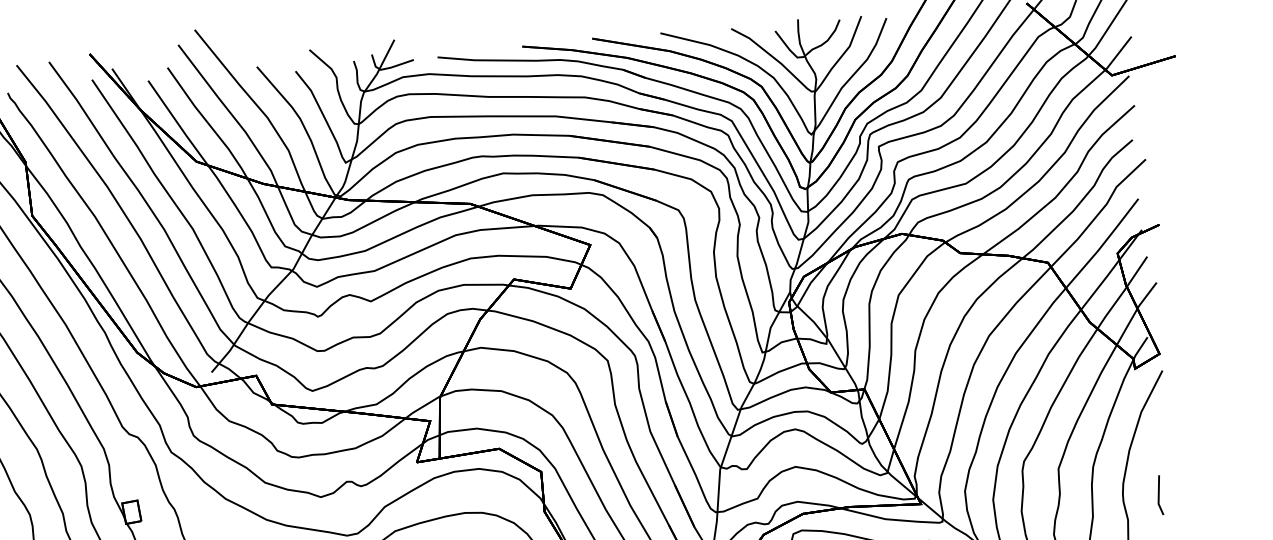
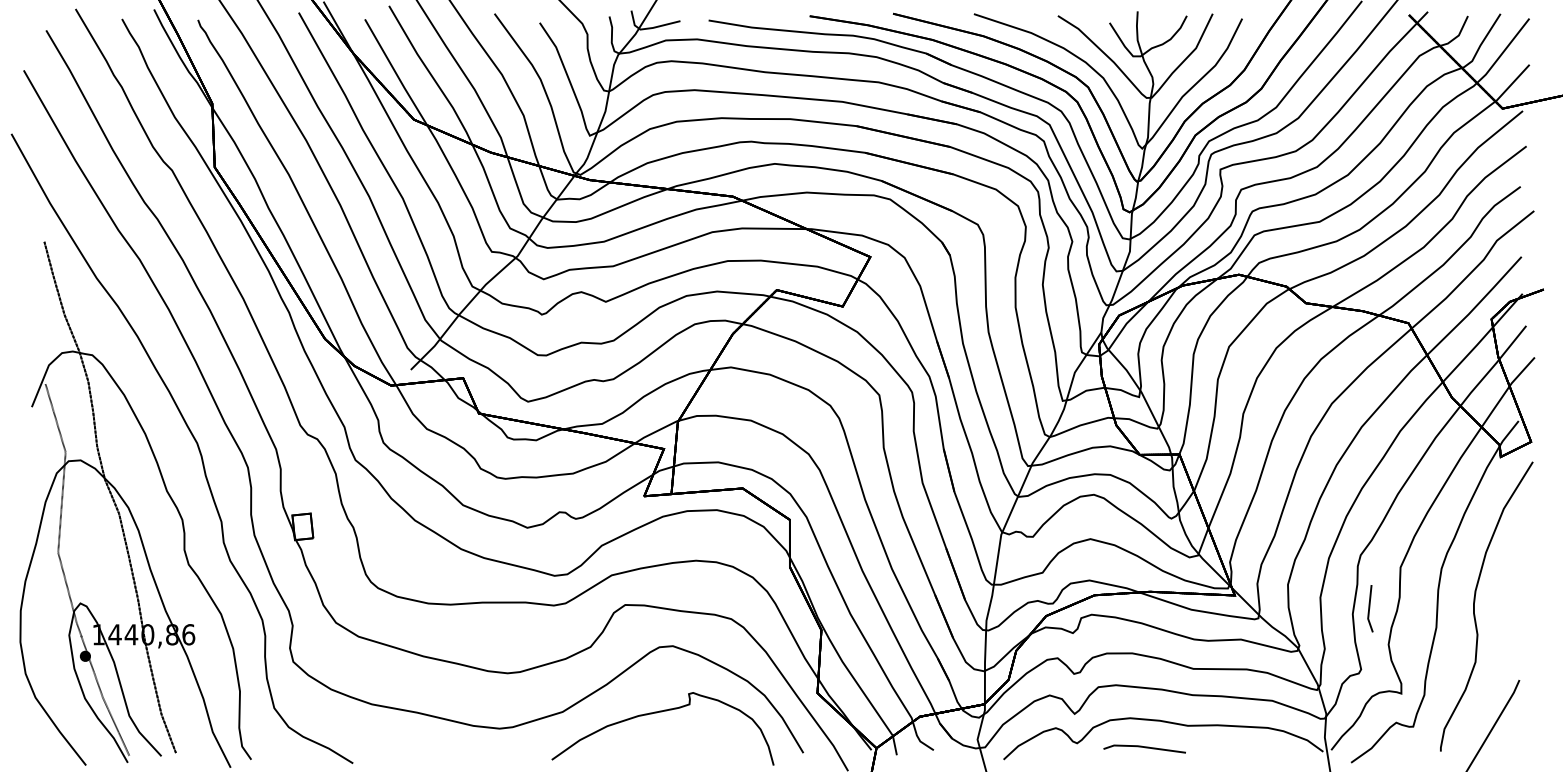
line: (1159, 495) -> (1370, 608), moved

